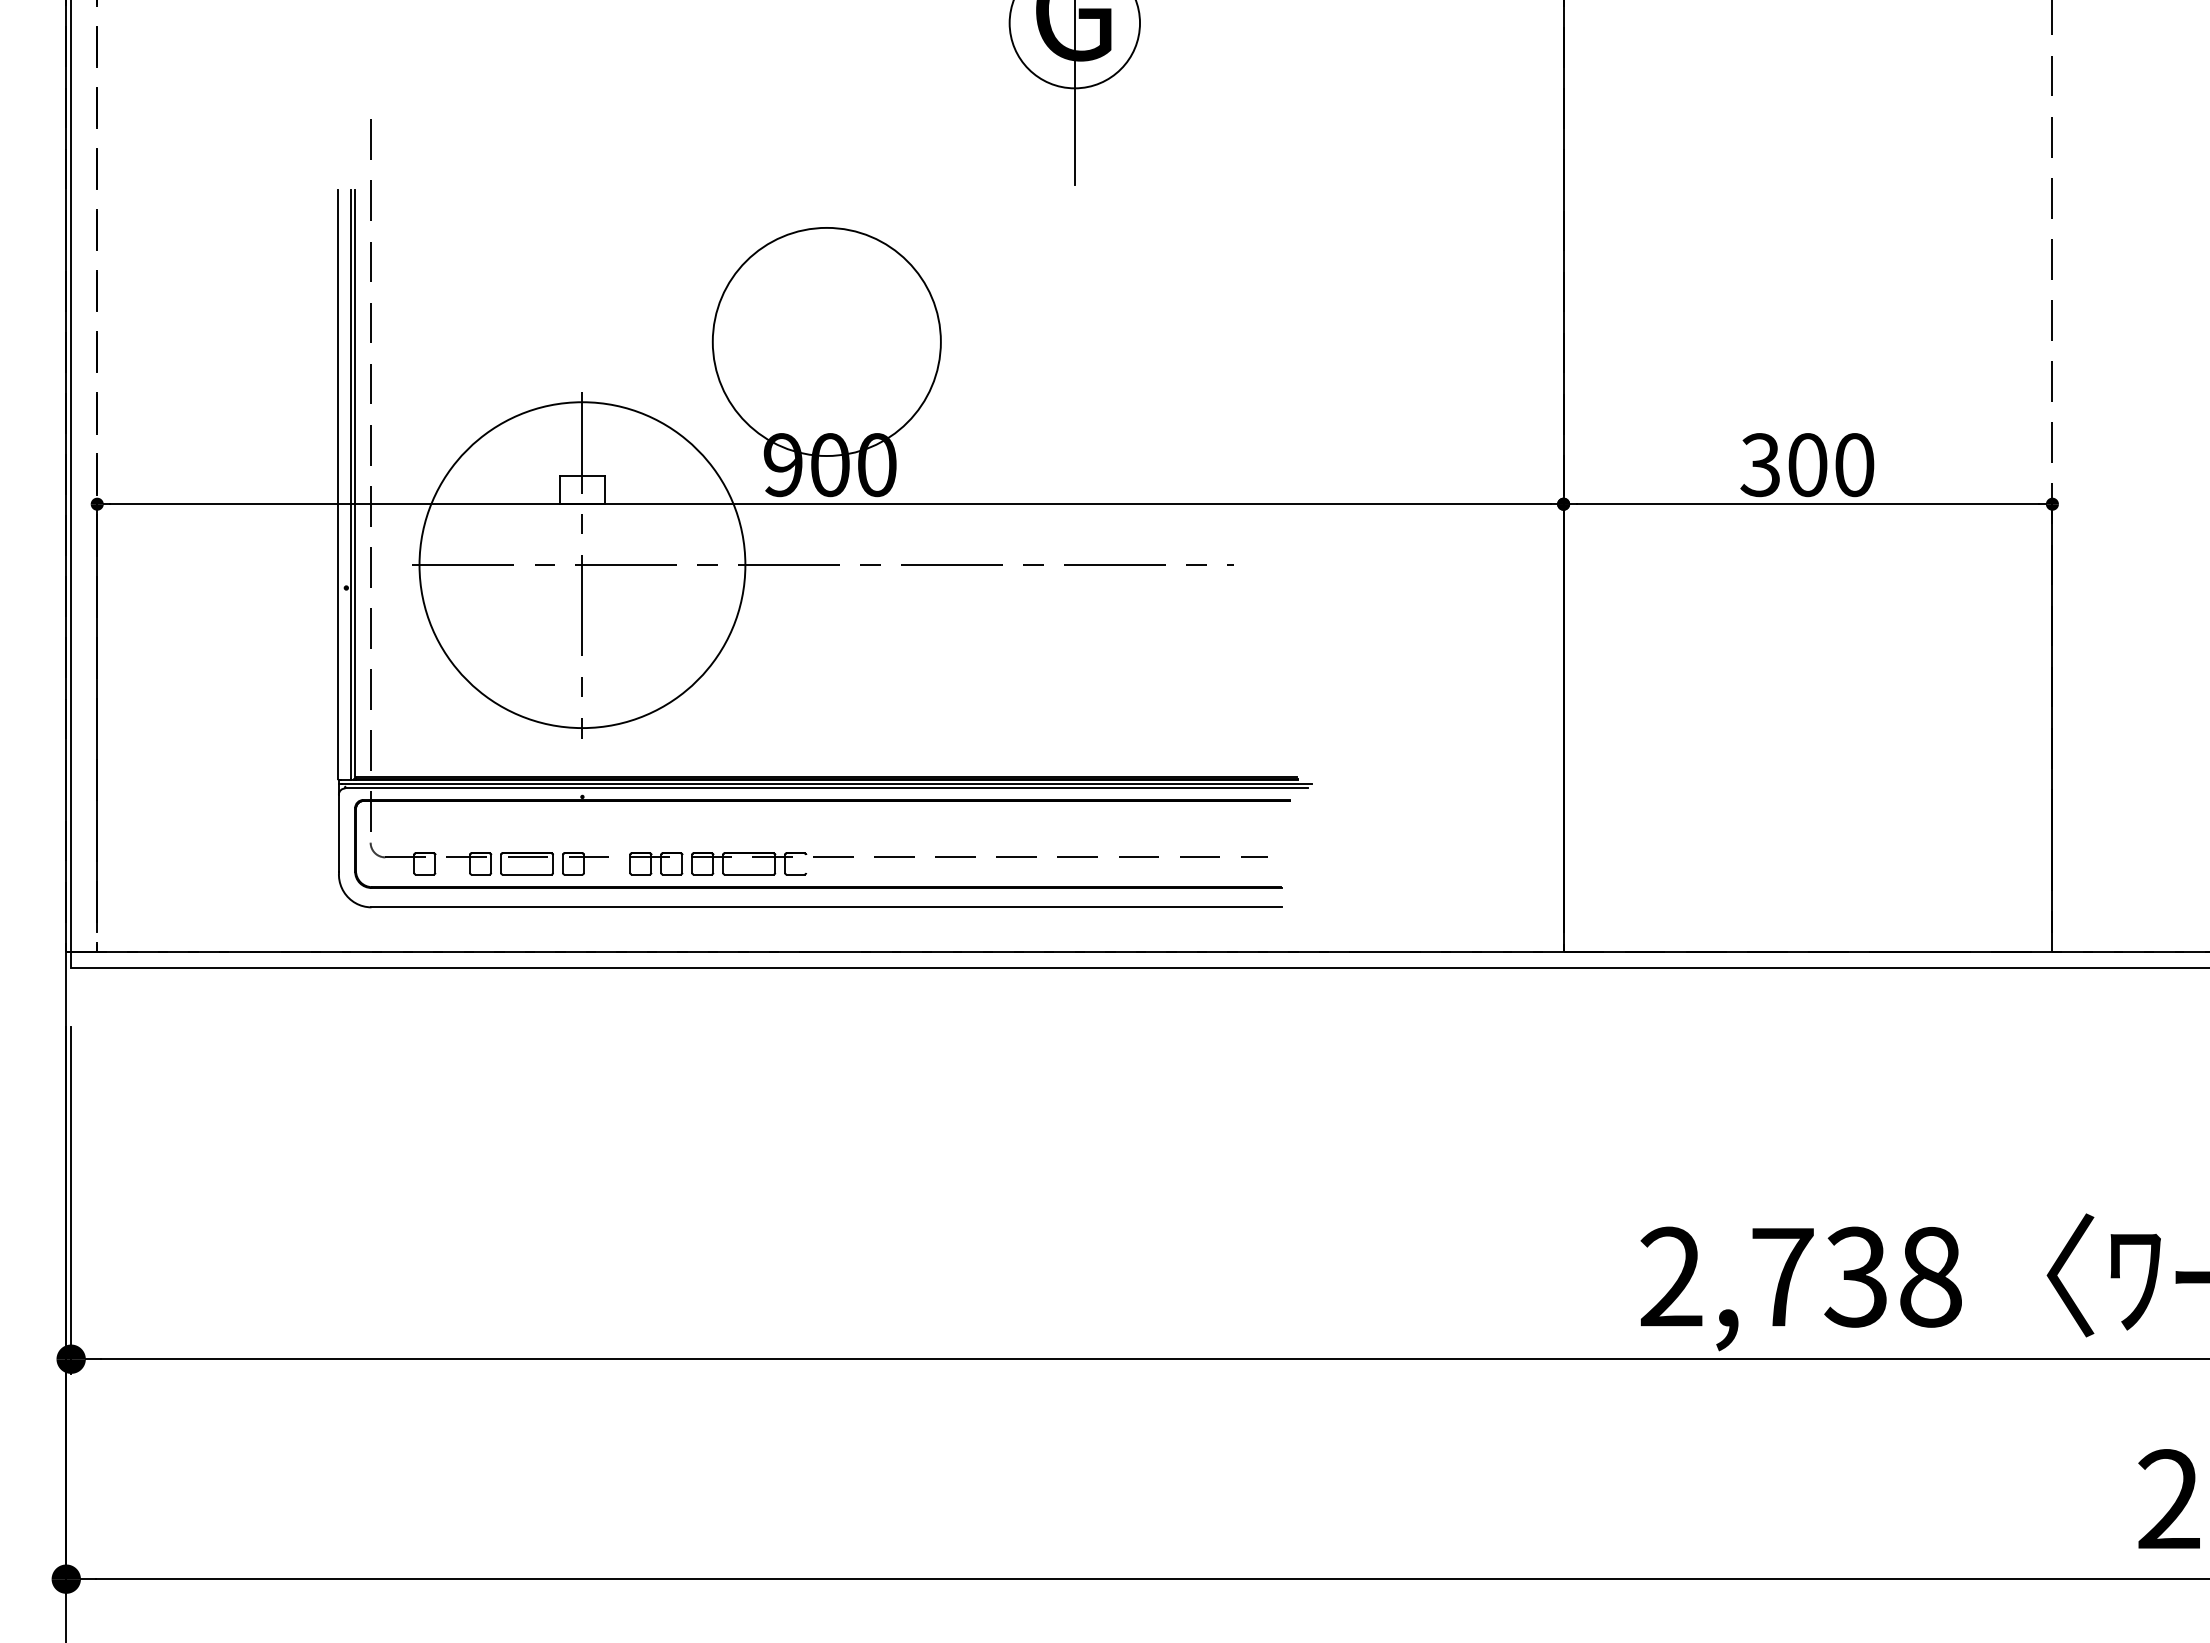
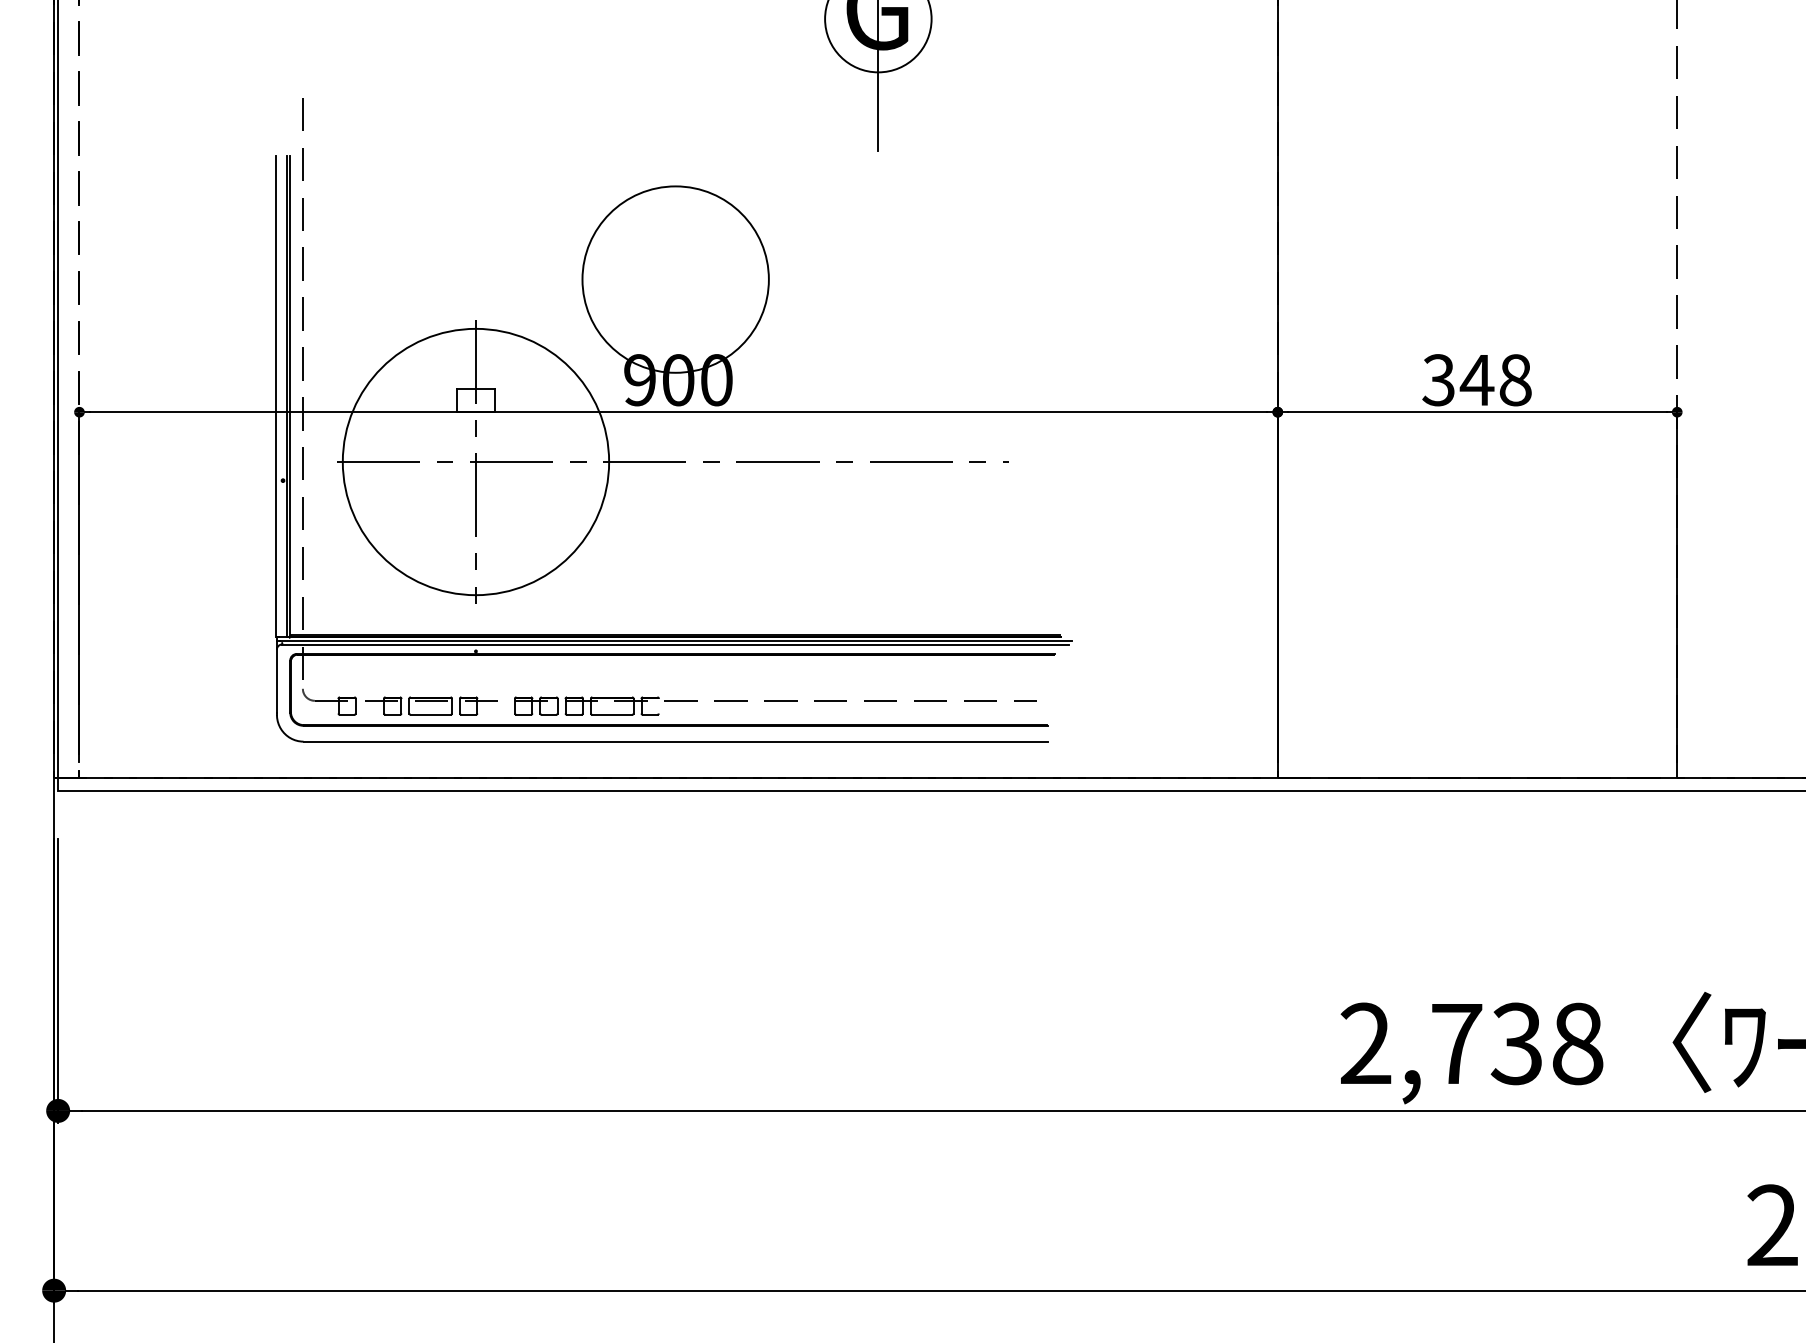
text: (1830, 465) -> (1495, 380), 300 -> 348

